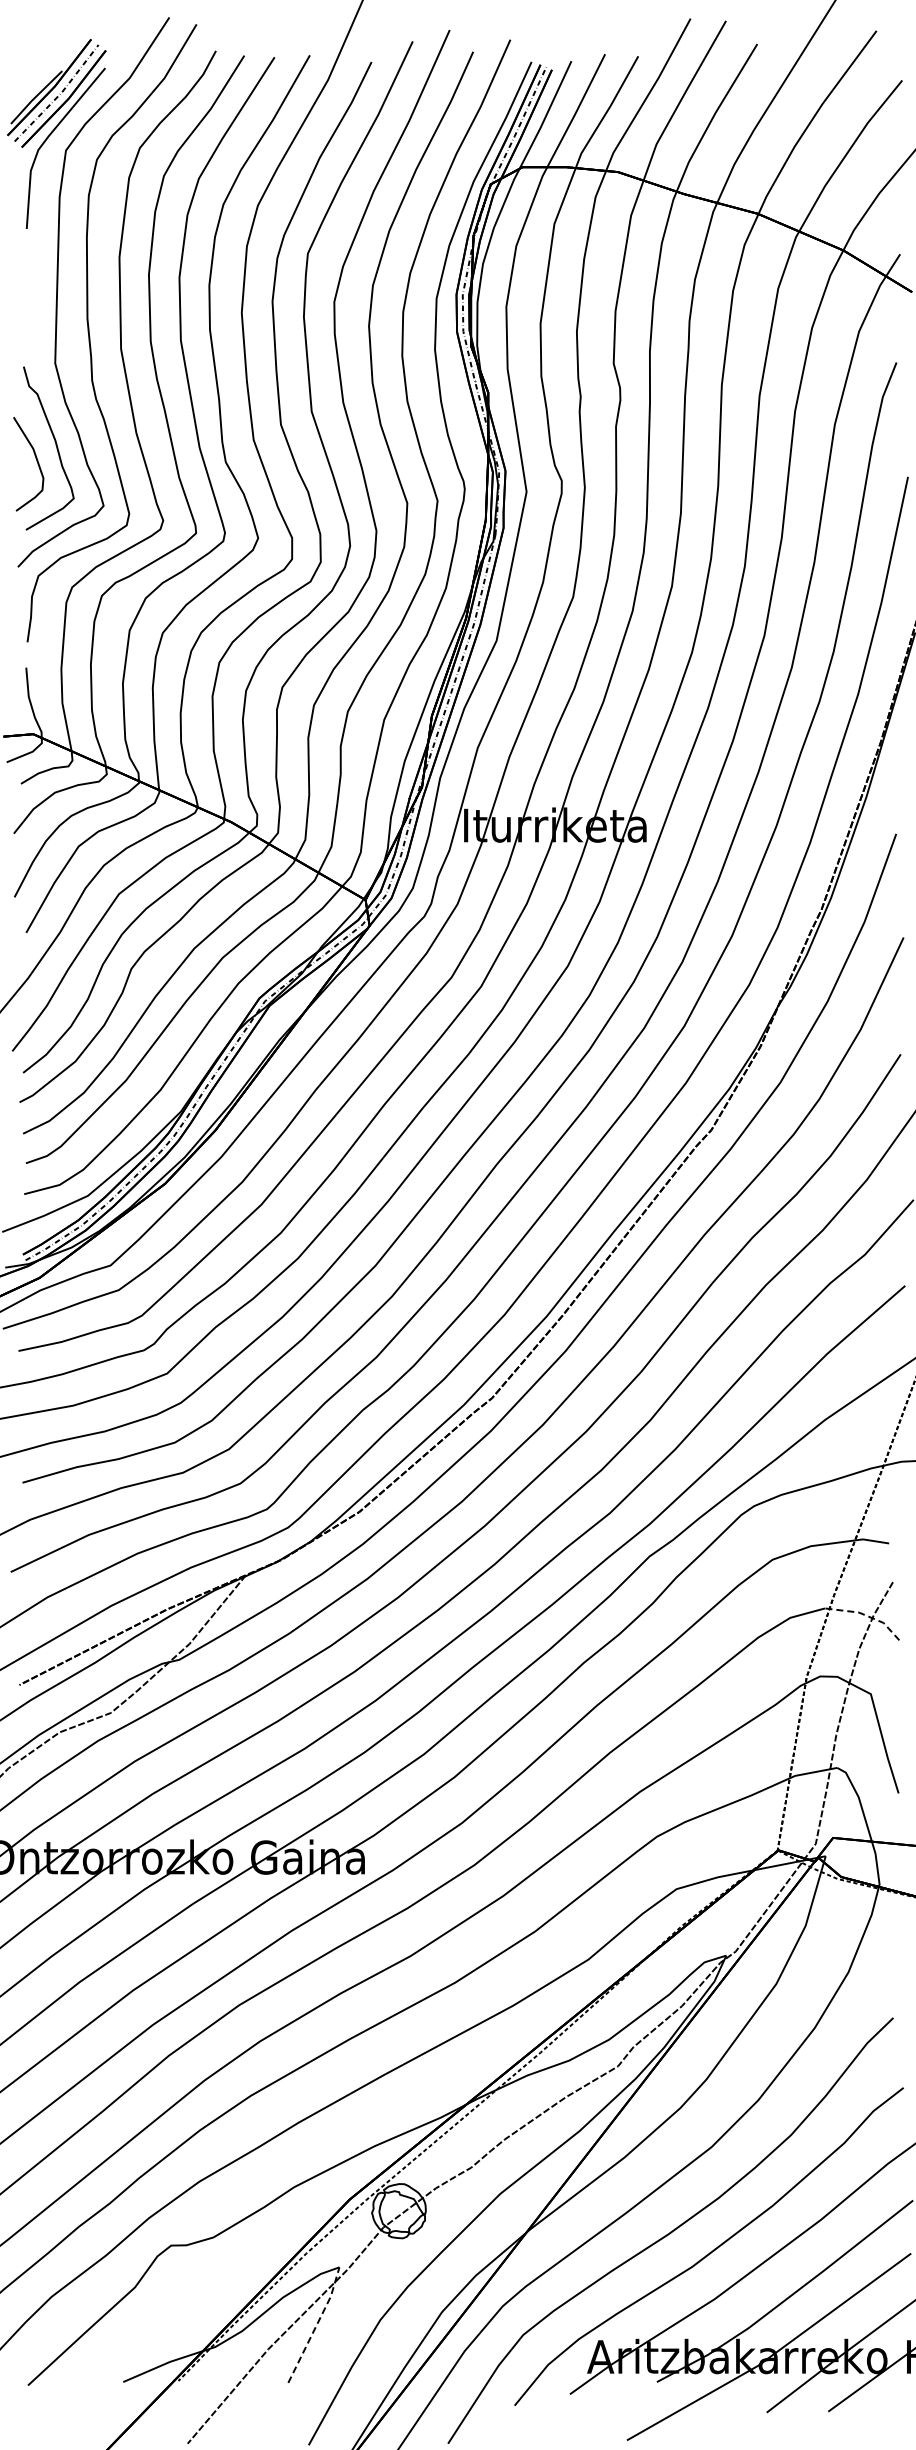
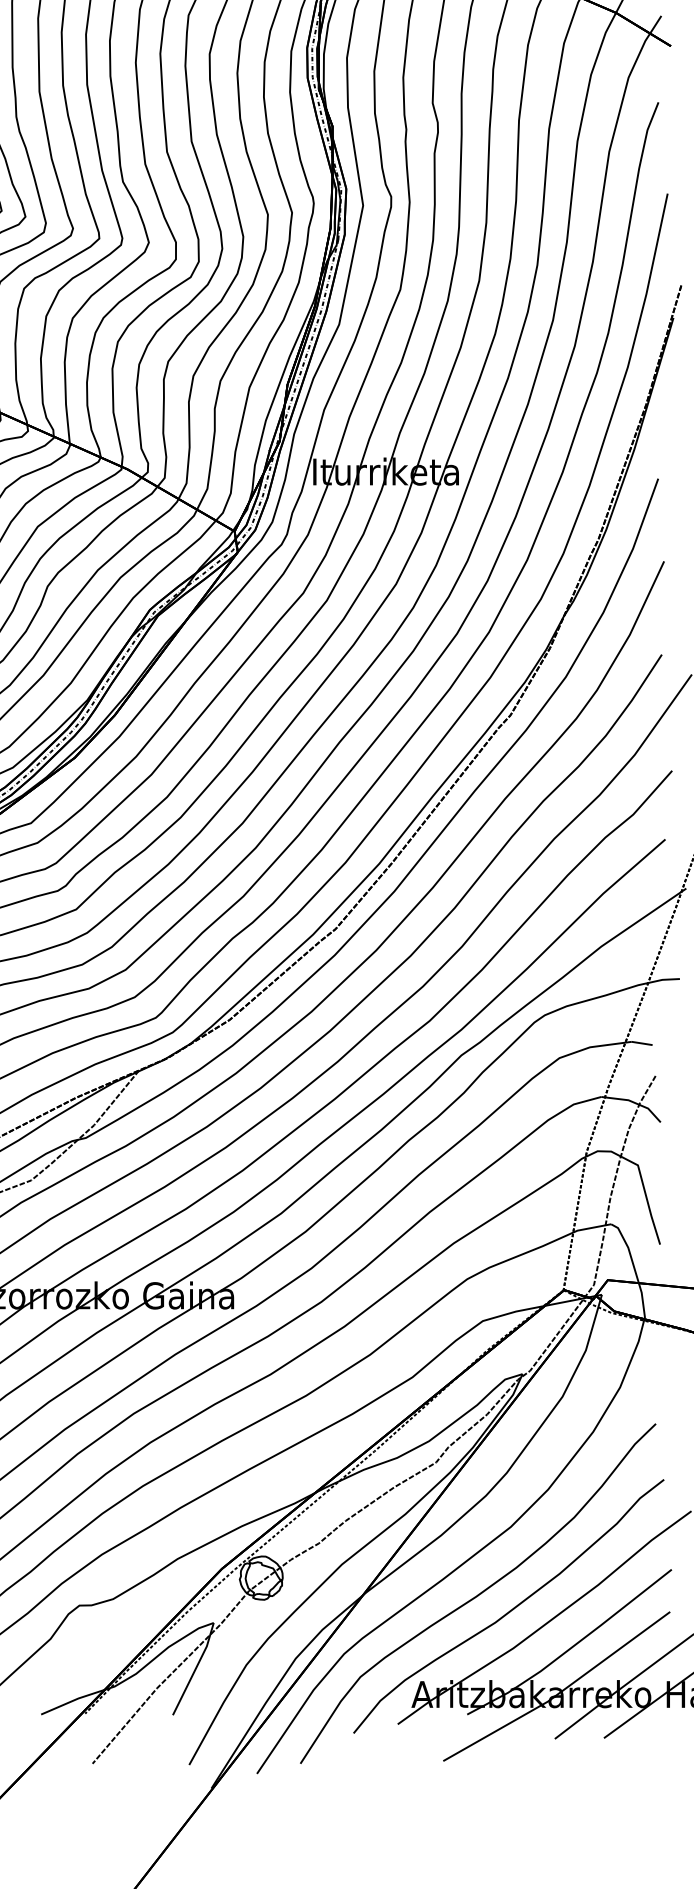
line: (866, 1615) -> (634, 1102), dashed -> solid
line: (316, 2325) -> (195, 1669), dashed -> solid

